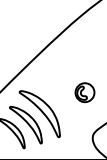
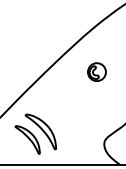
part: (84, 92) -> (96, 71), moved
part: (40, 114) -> (54, 121), removed

